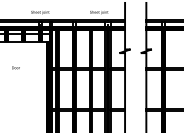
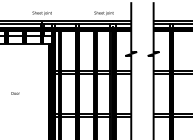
text: (15, 67) -> (15, 93), moved

